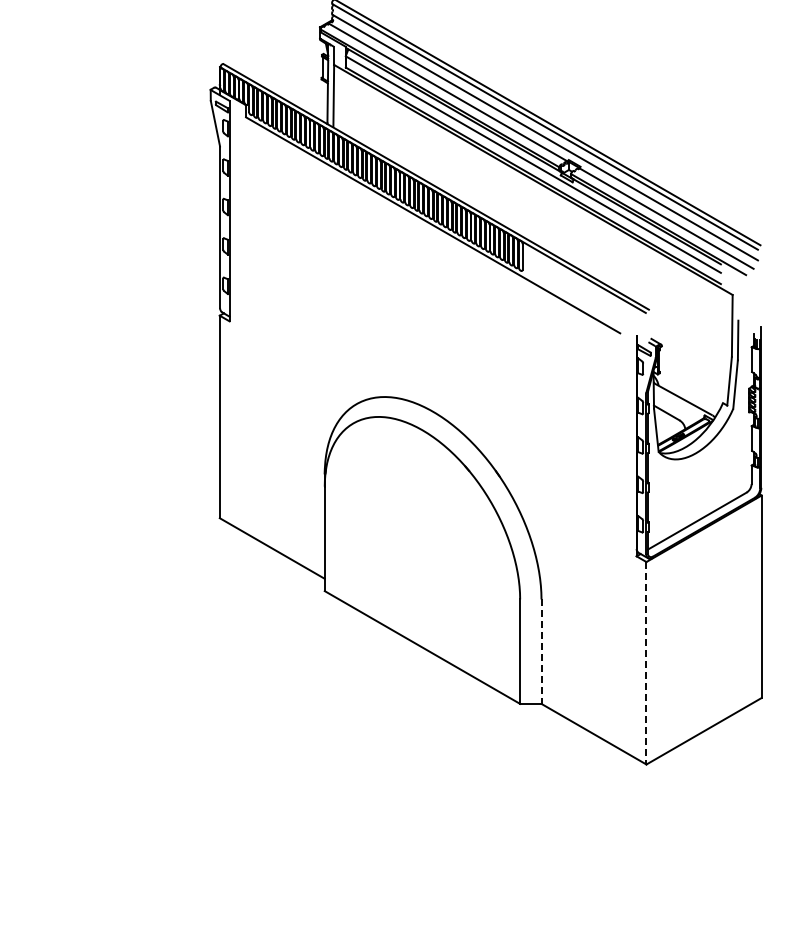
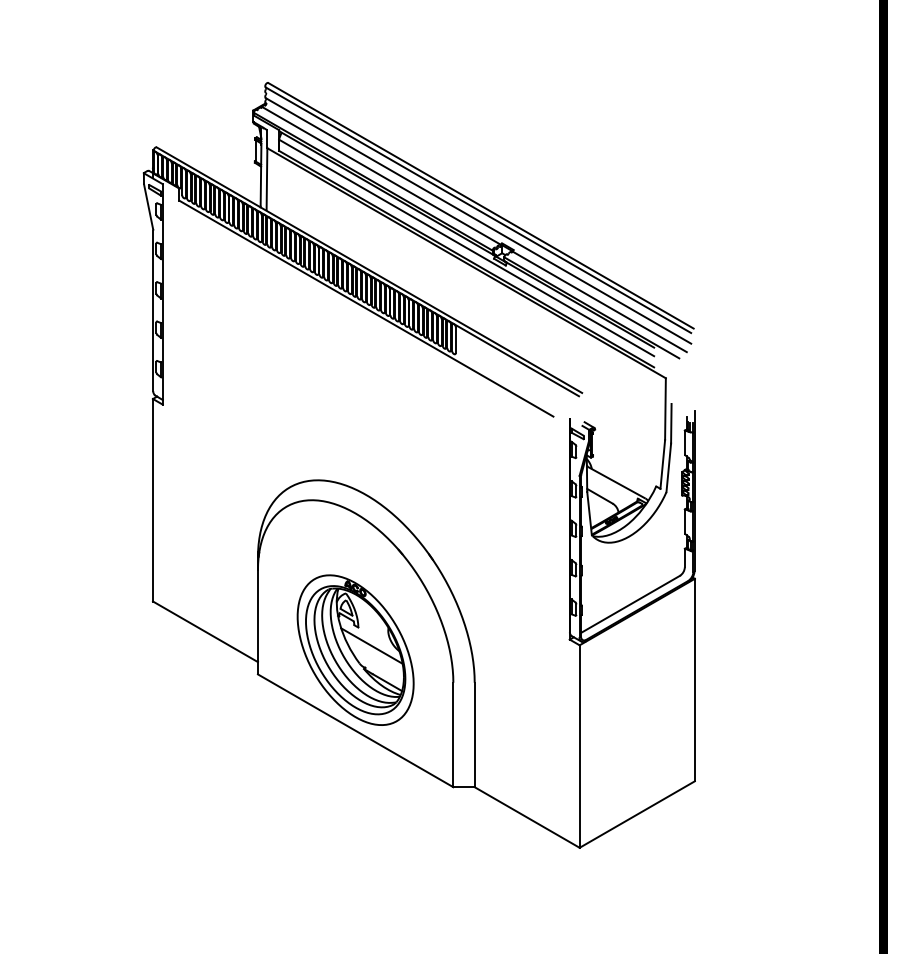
part: (422, 566) -> (355, 649), added
line: (541, 652) -> (474, 735), dashed -> solid
line: (646, 664) -> (579, 747), dashed -> solid

